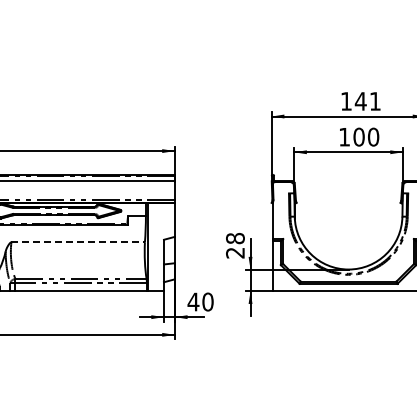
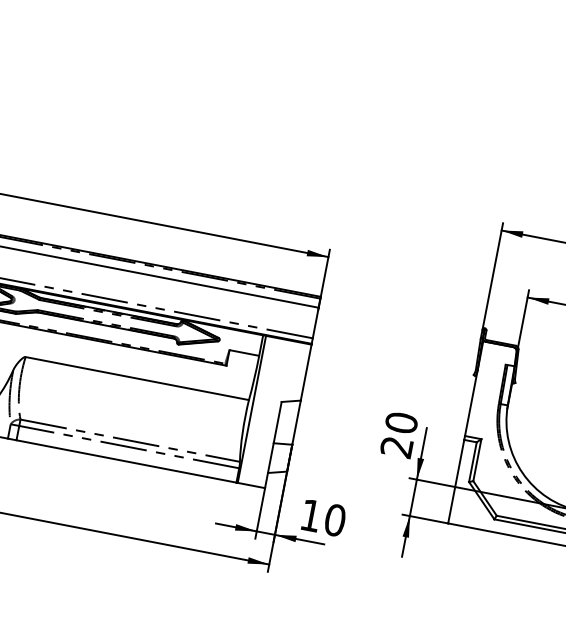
text: (235, 238) -> (401, 422), 28 -> 20
line: (78, 242) -> (137, 378), dashed -> solid
text: (193, 301) -> (311, 514), 40 -> 10

